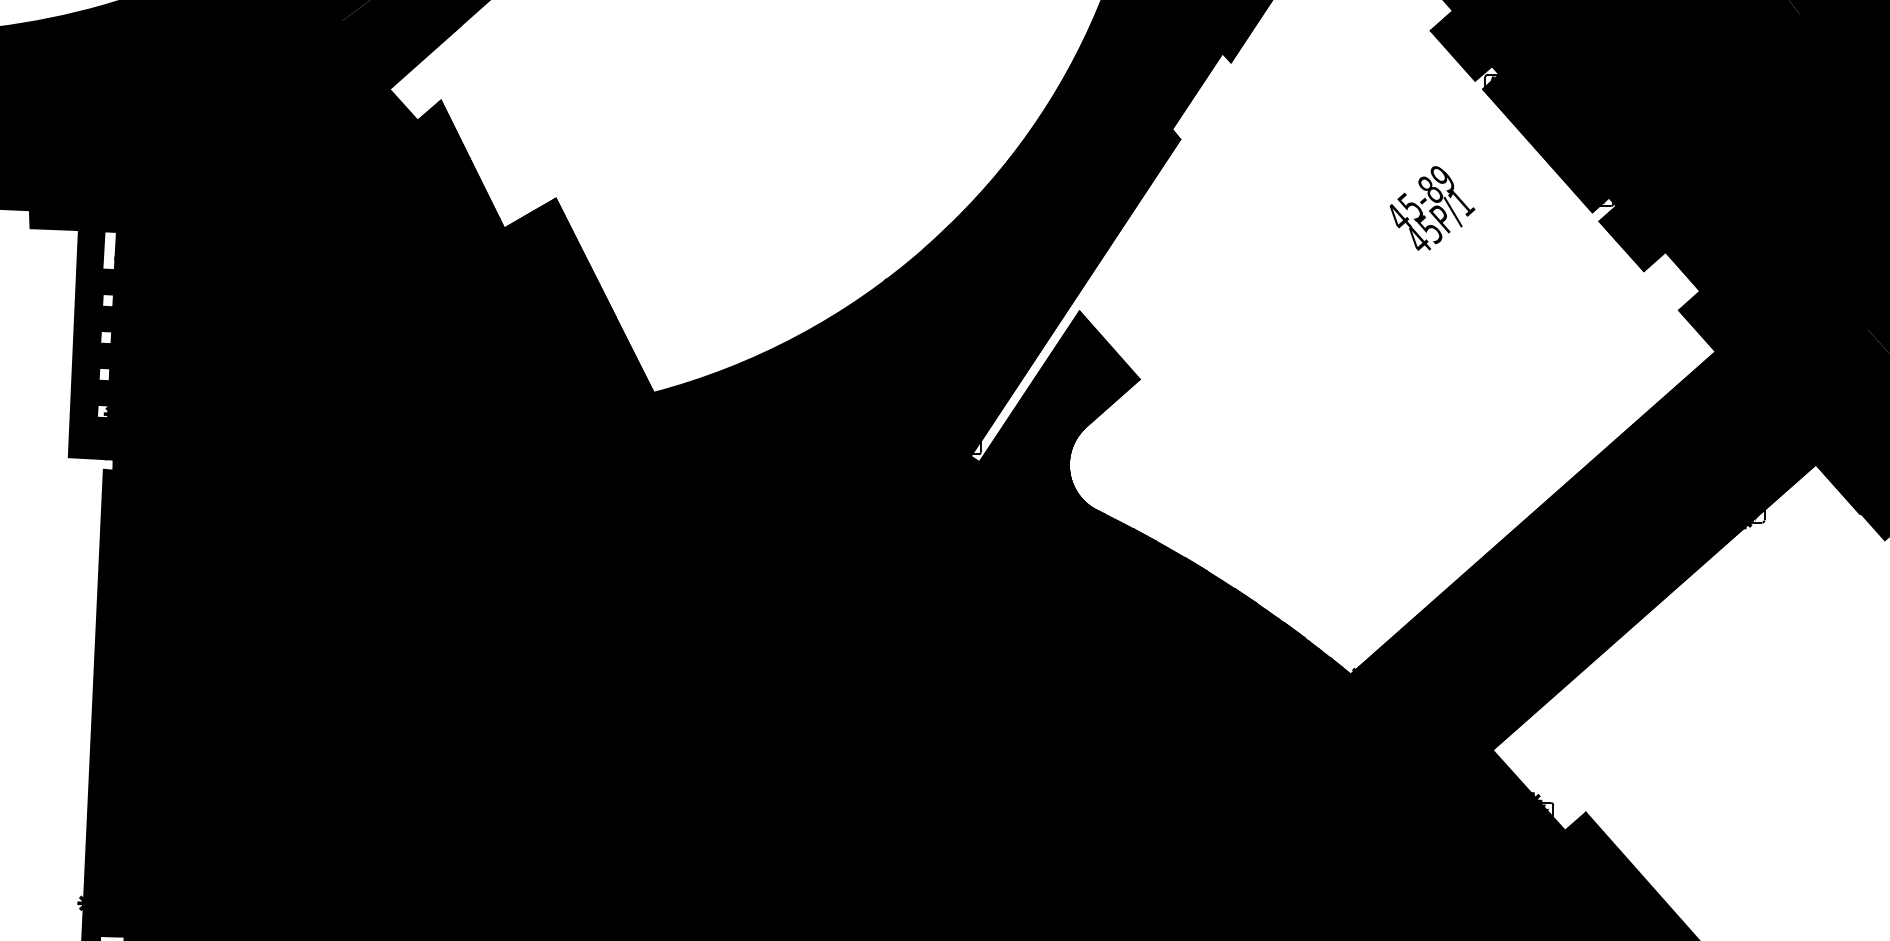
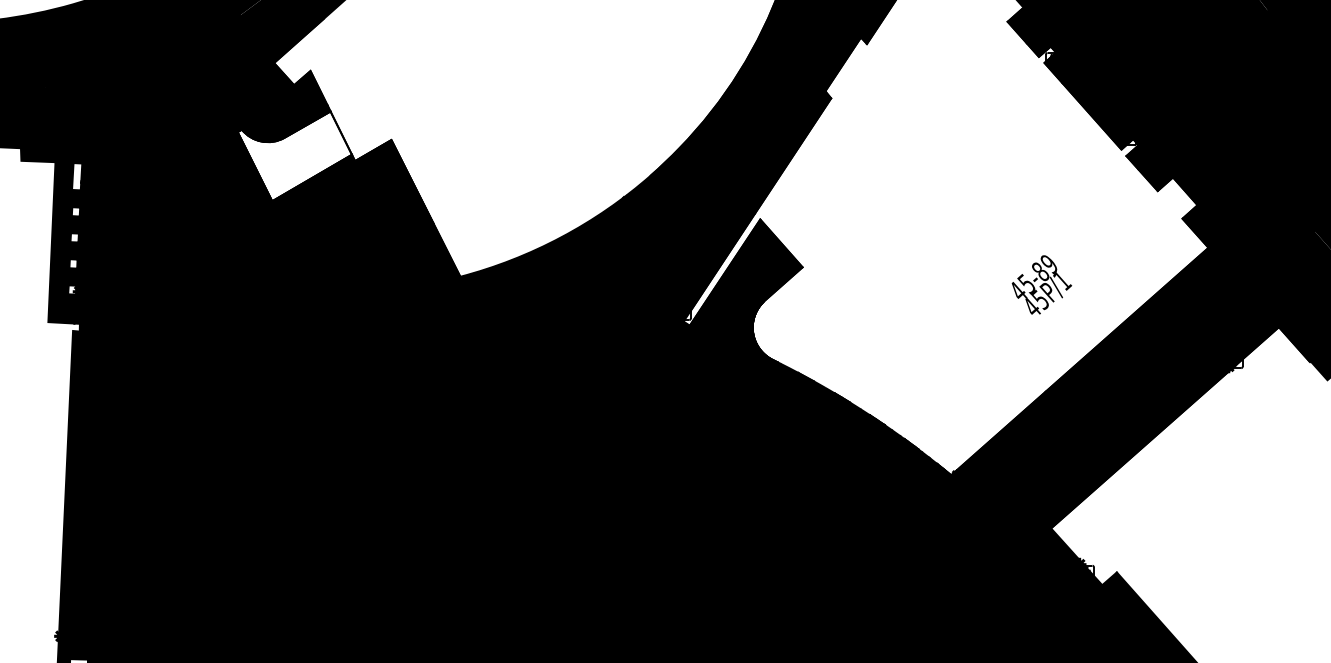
text: (1432, 208) -> (1041, 285), moved
fill: (418, 221) -> (294, 156), removed

